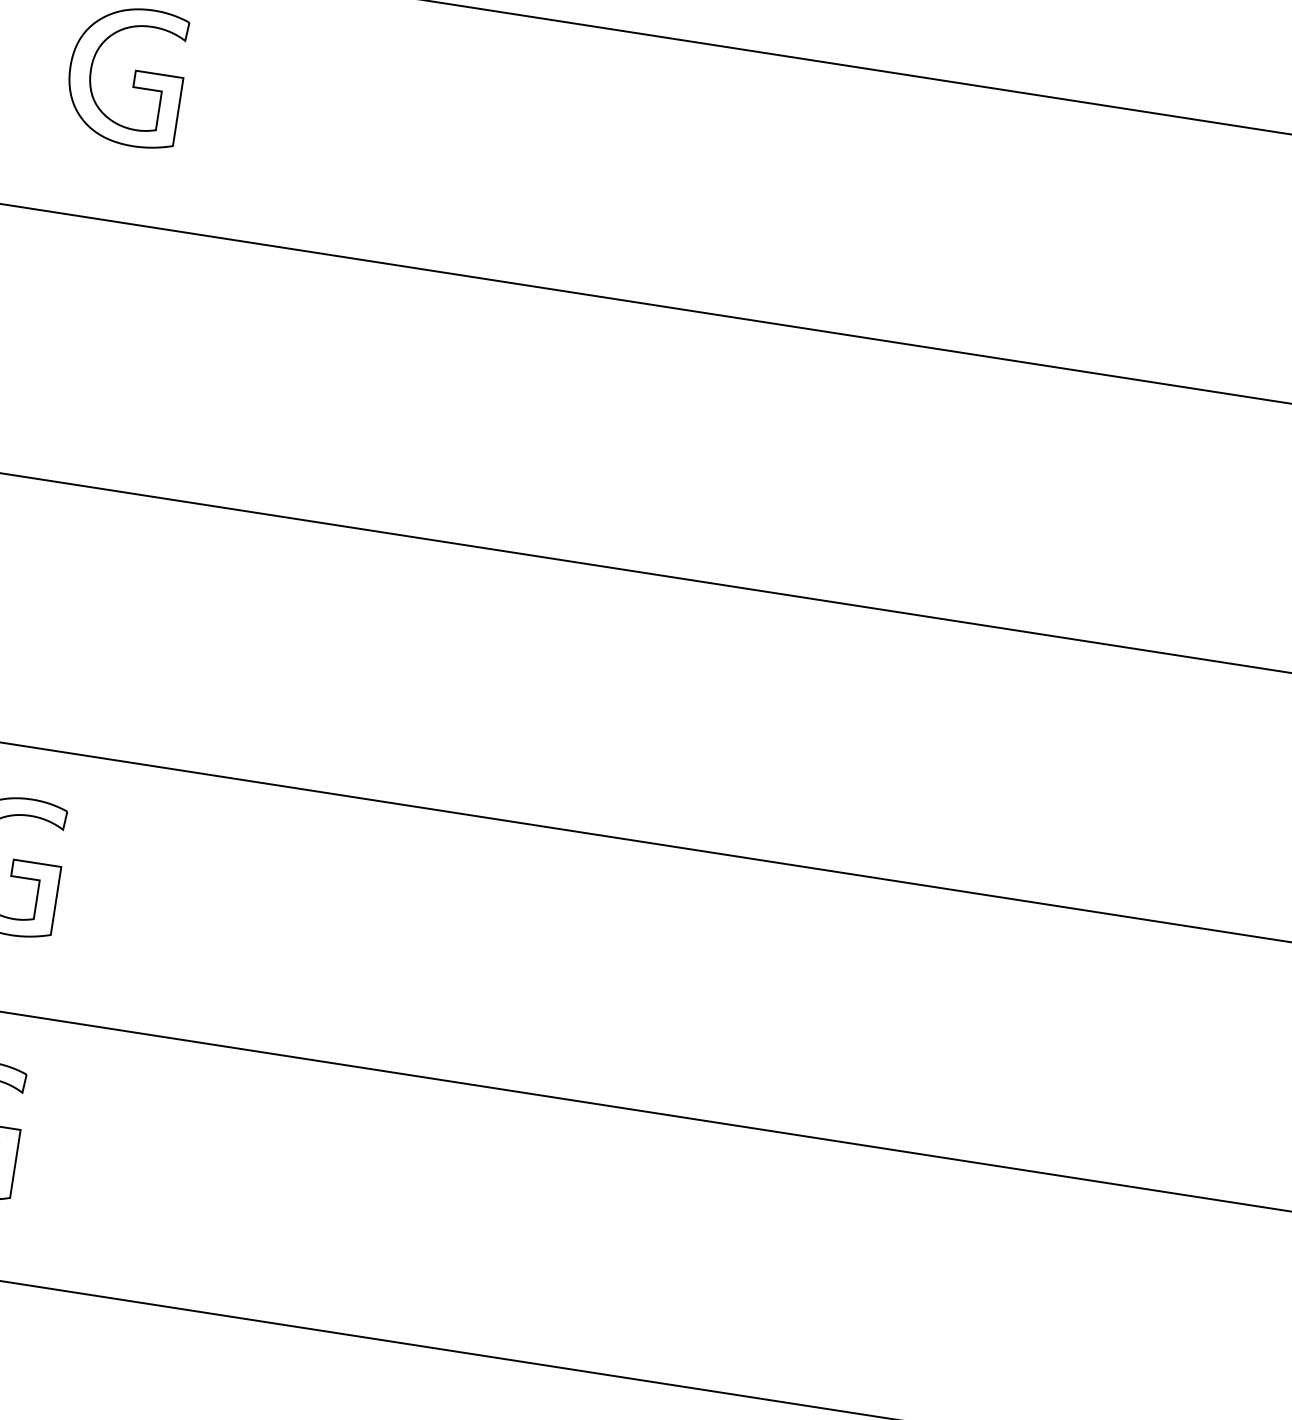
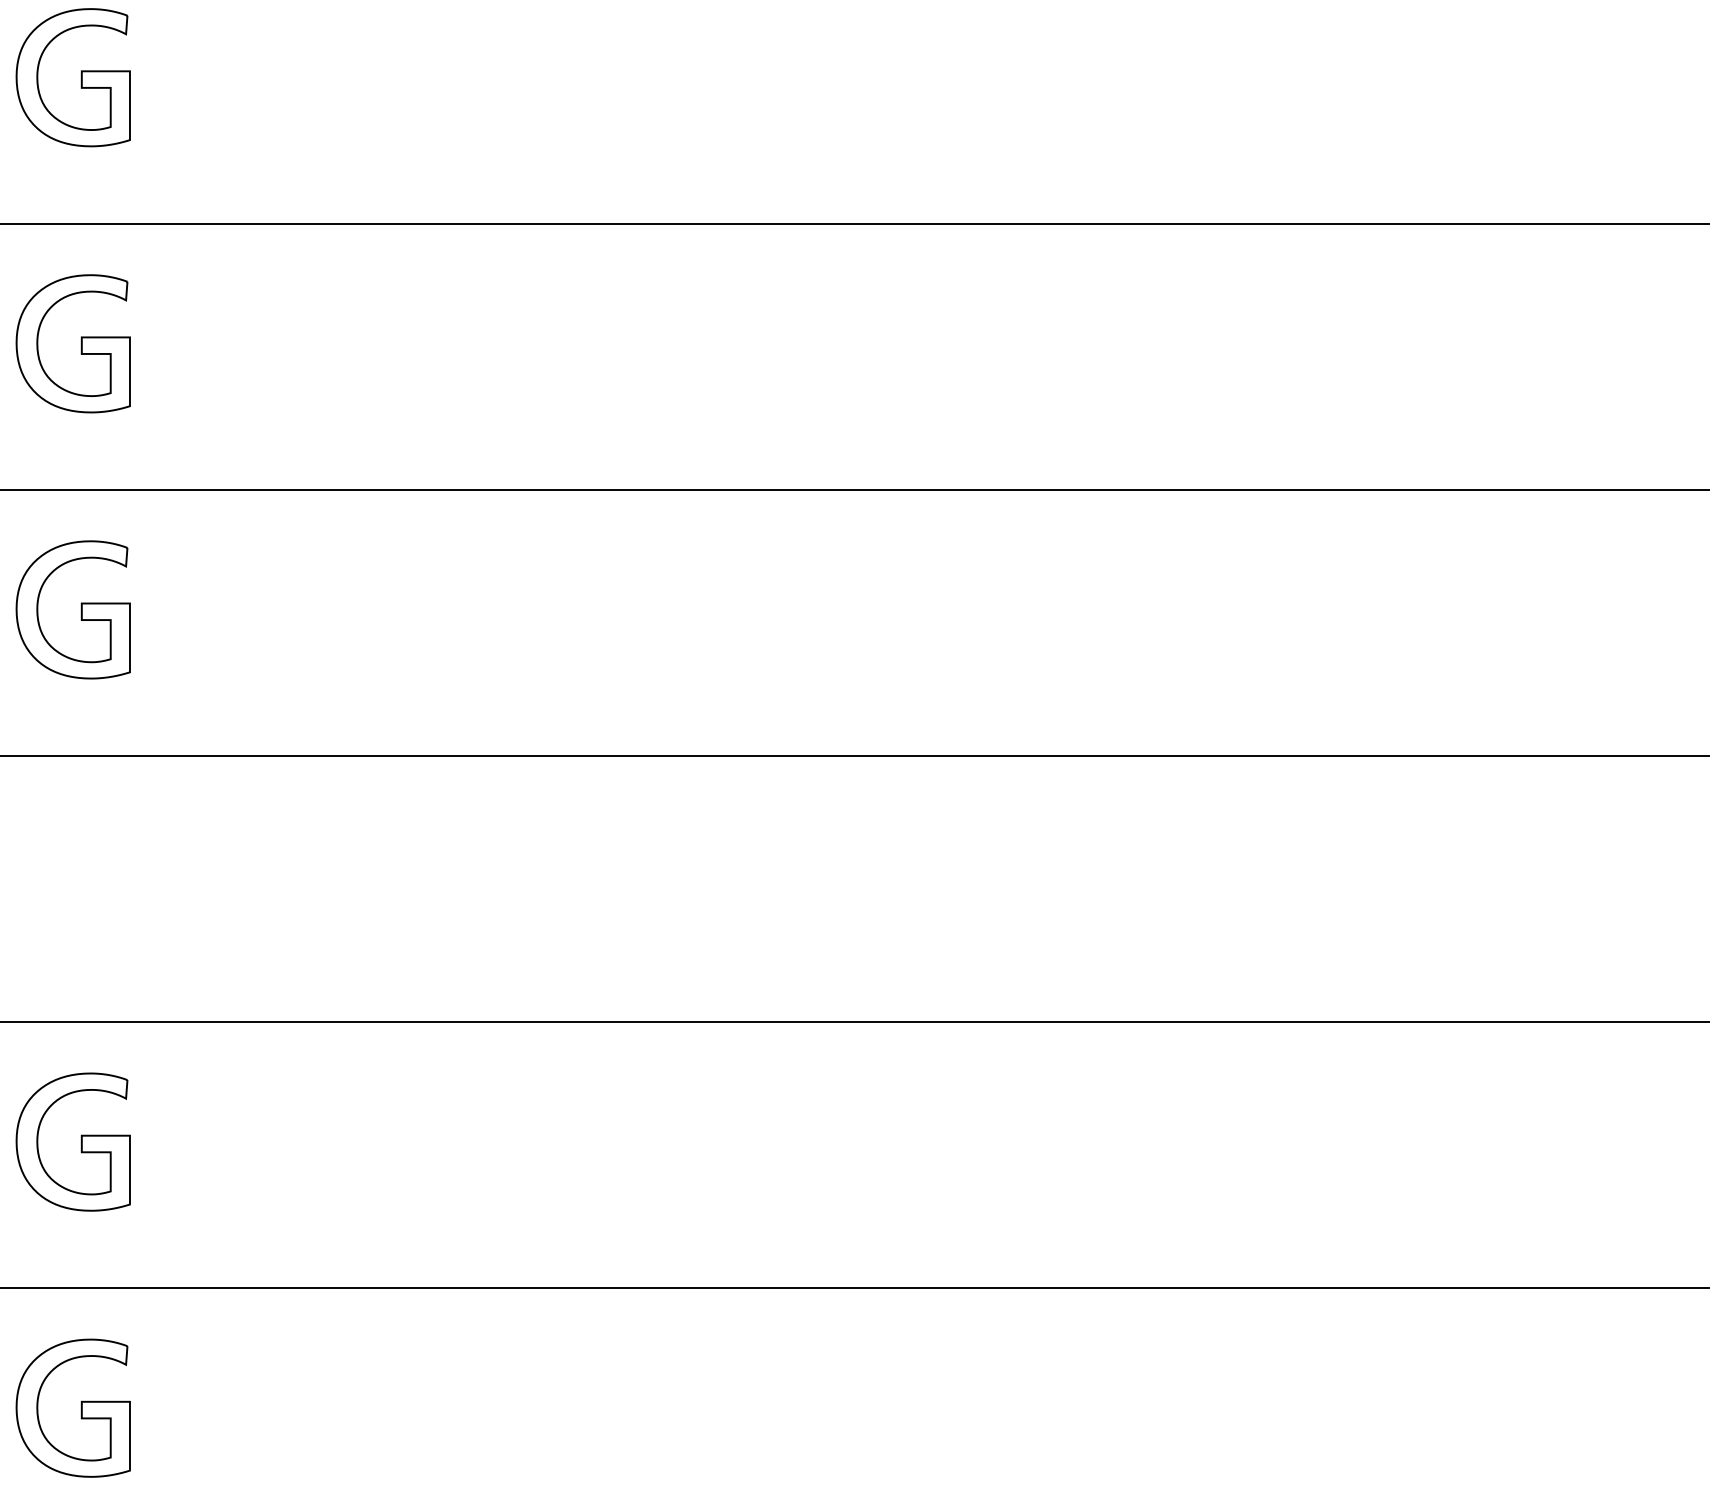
part: (92, 339) -> (80, 609), added

